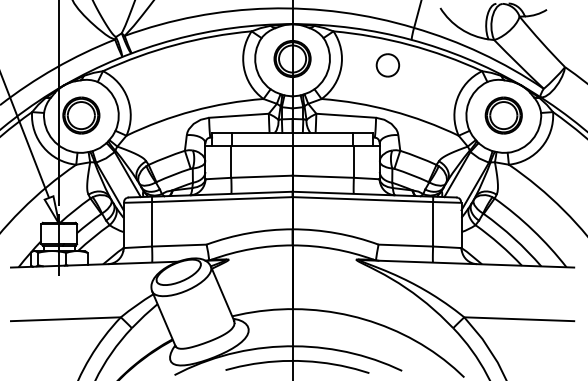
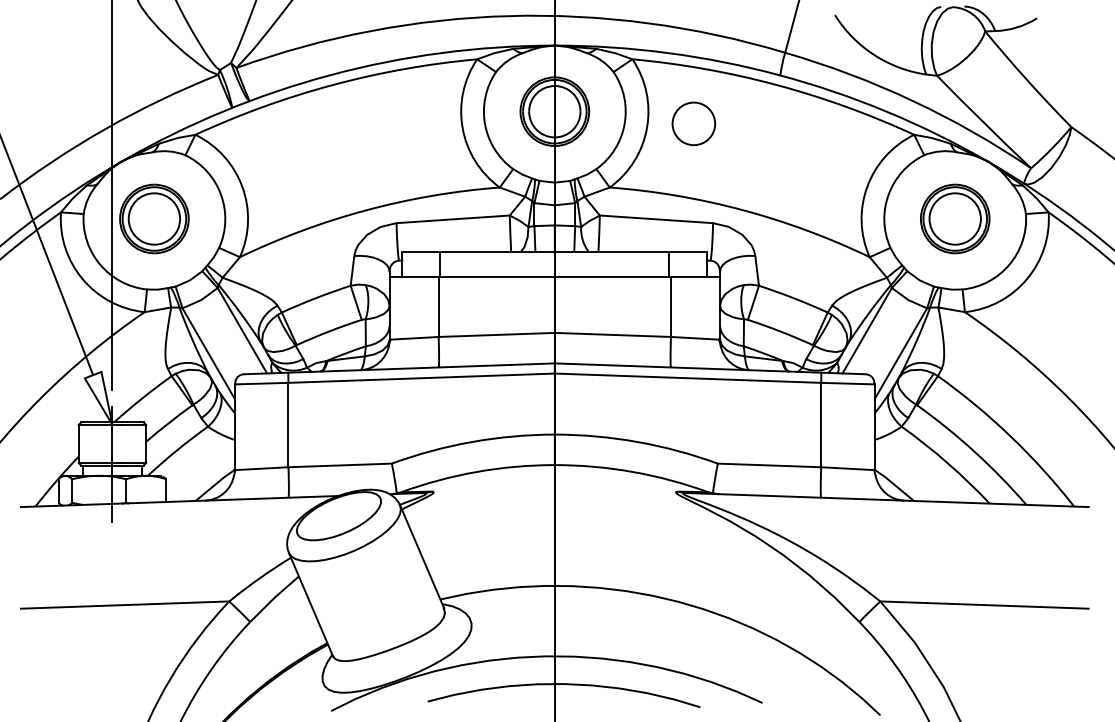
part: (387, 65) -> (693, 124), moved

